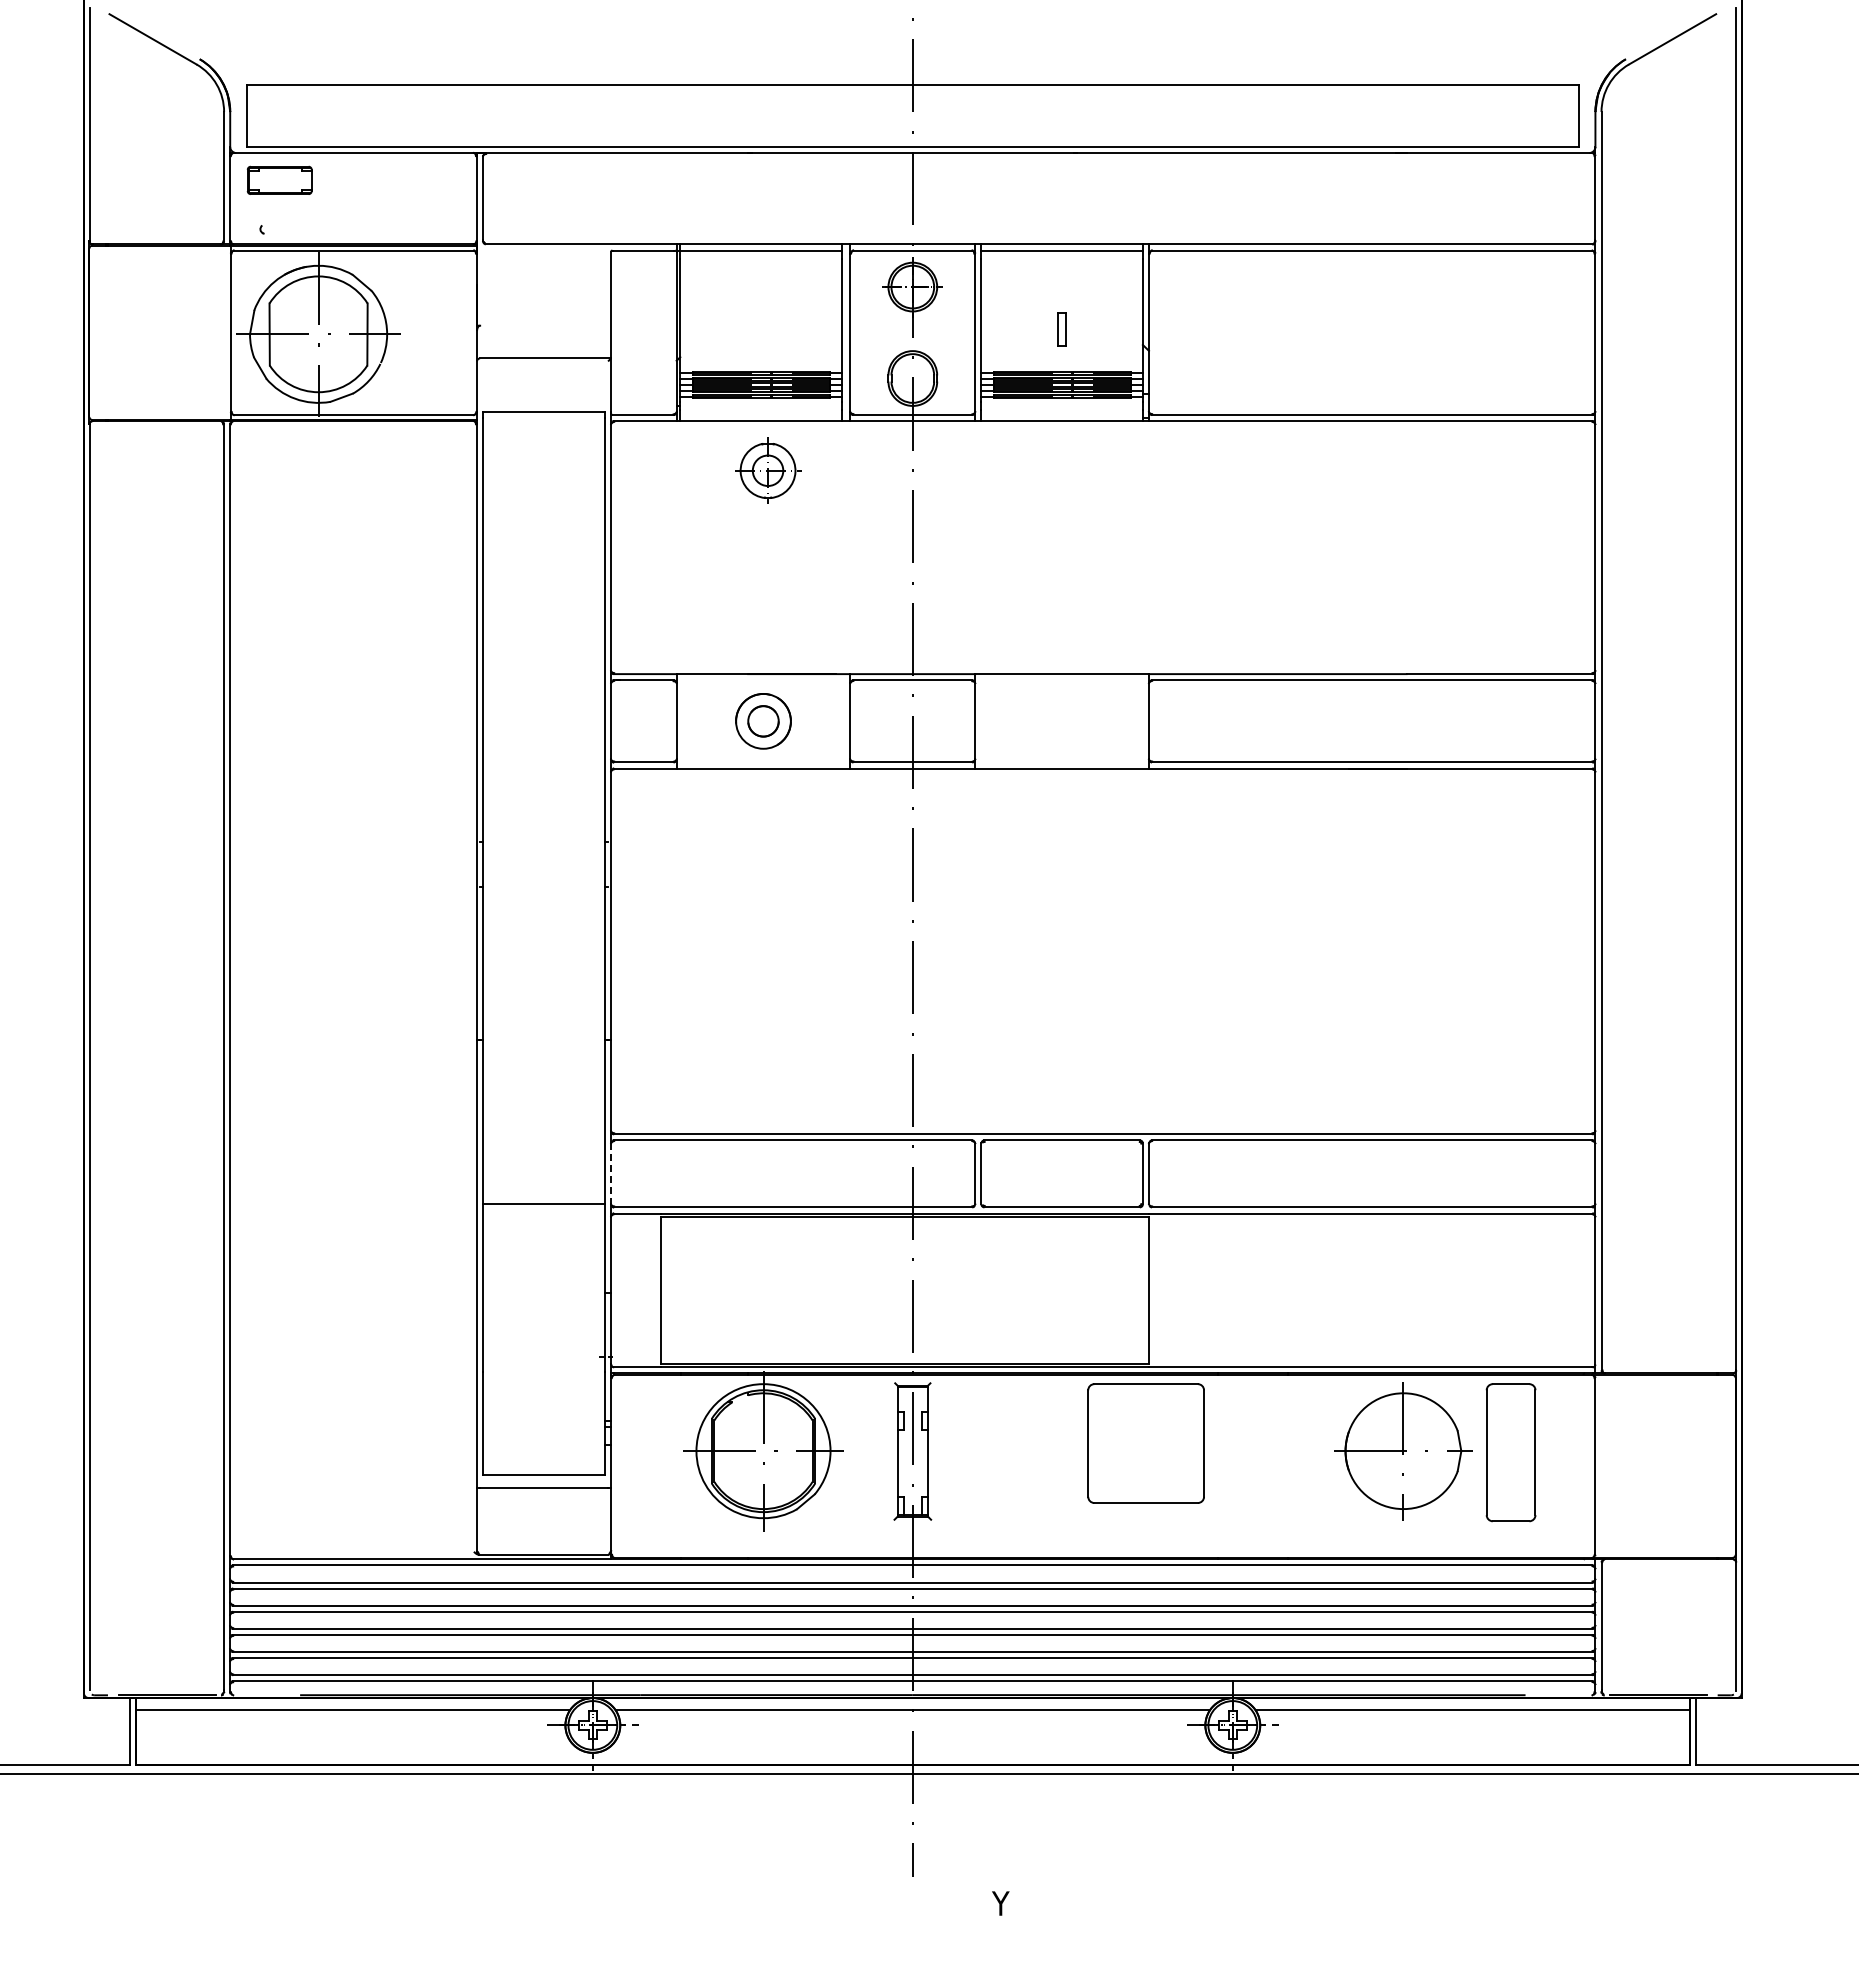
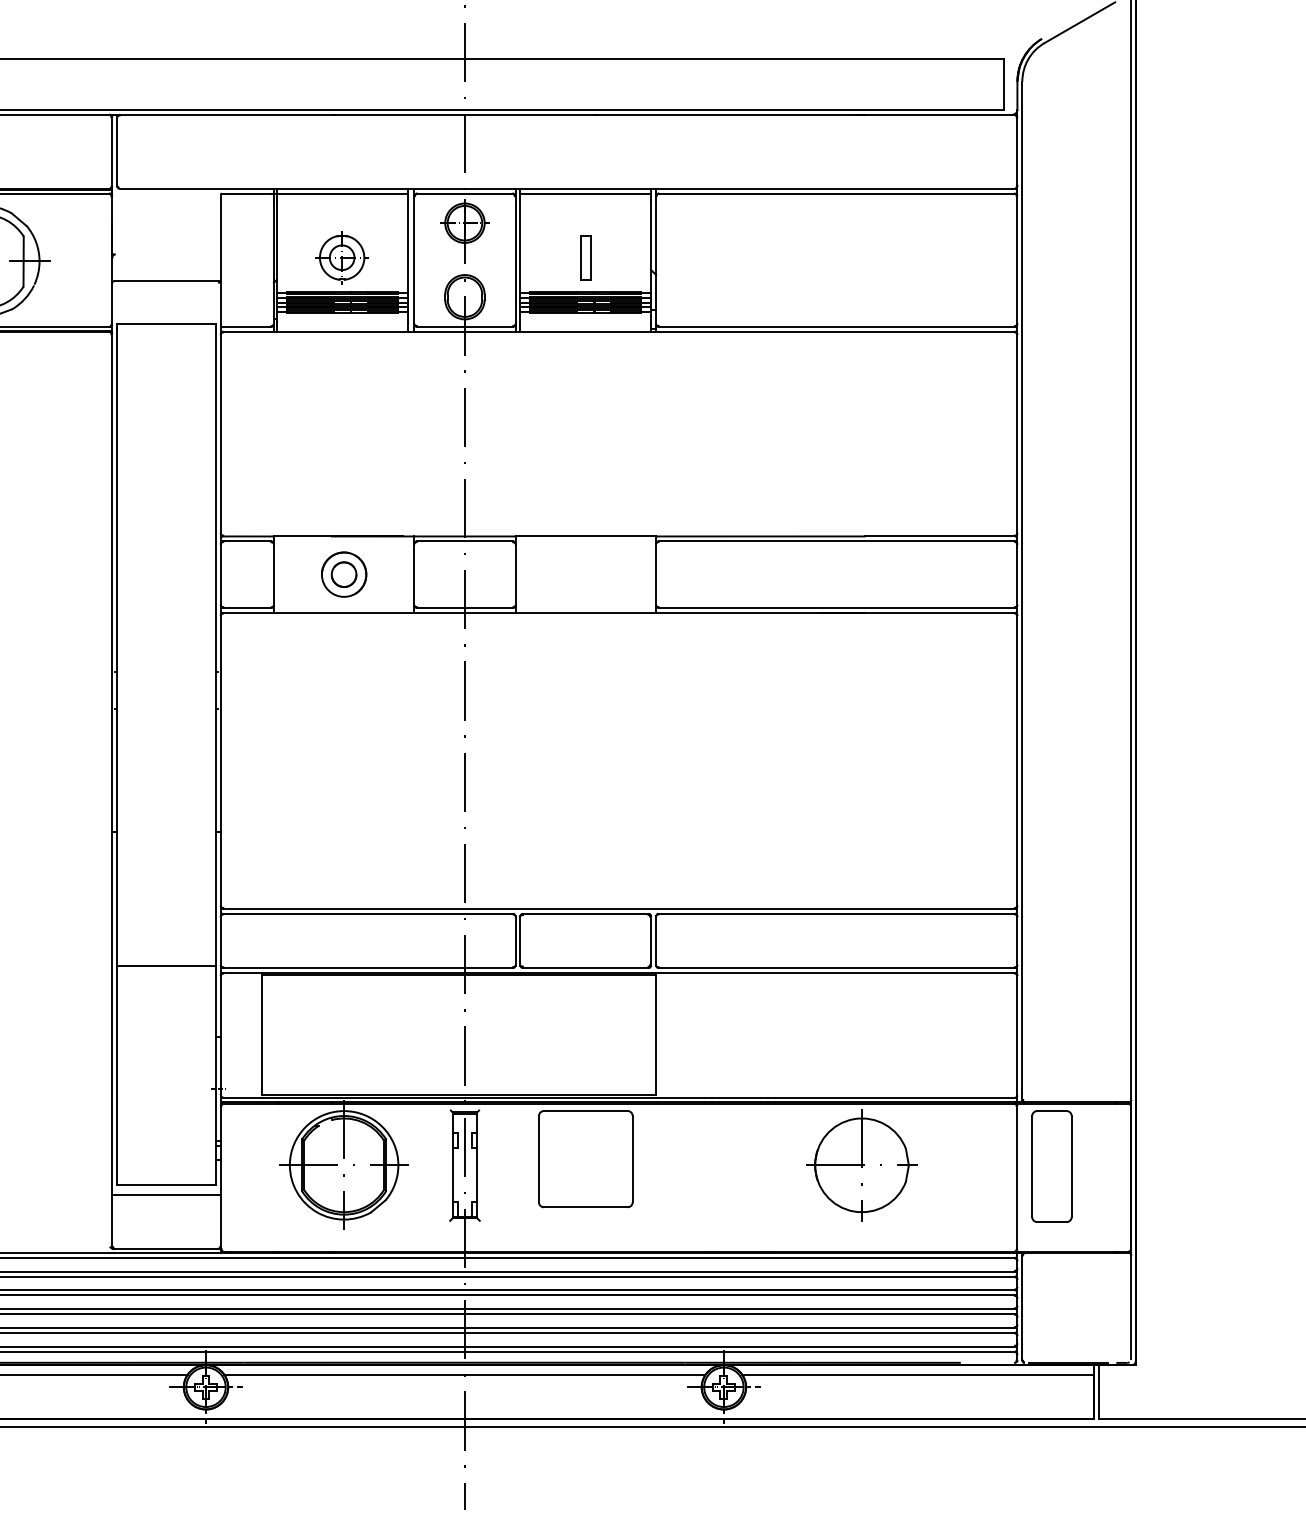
part: (1061, 329) -> (585, 257), size x1.67
part: (768, 470) -> (342, 257), moved
line: (611, 1174) -> (221, 941), dashed -> solid
part: (1145, 1443) -> (585, 1159), moved
part: (1510, 1452) -> (1051, 1166), moved

